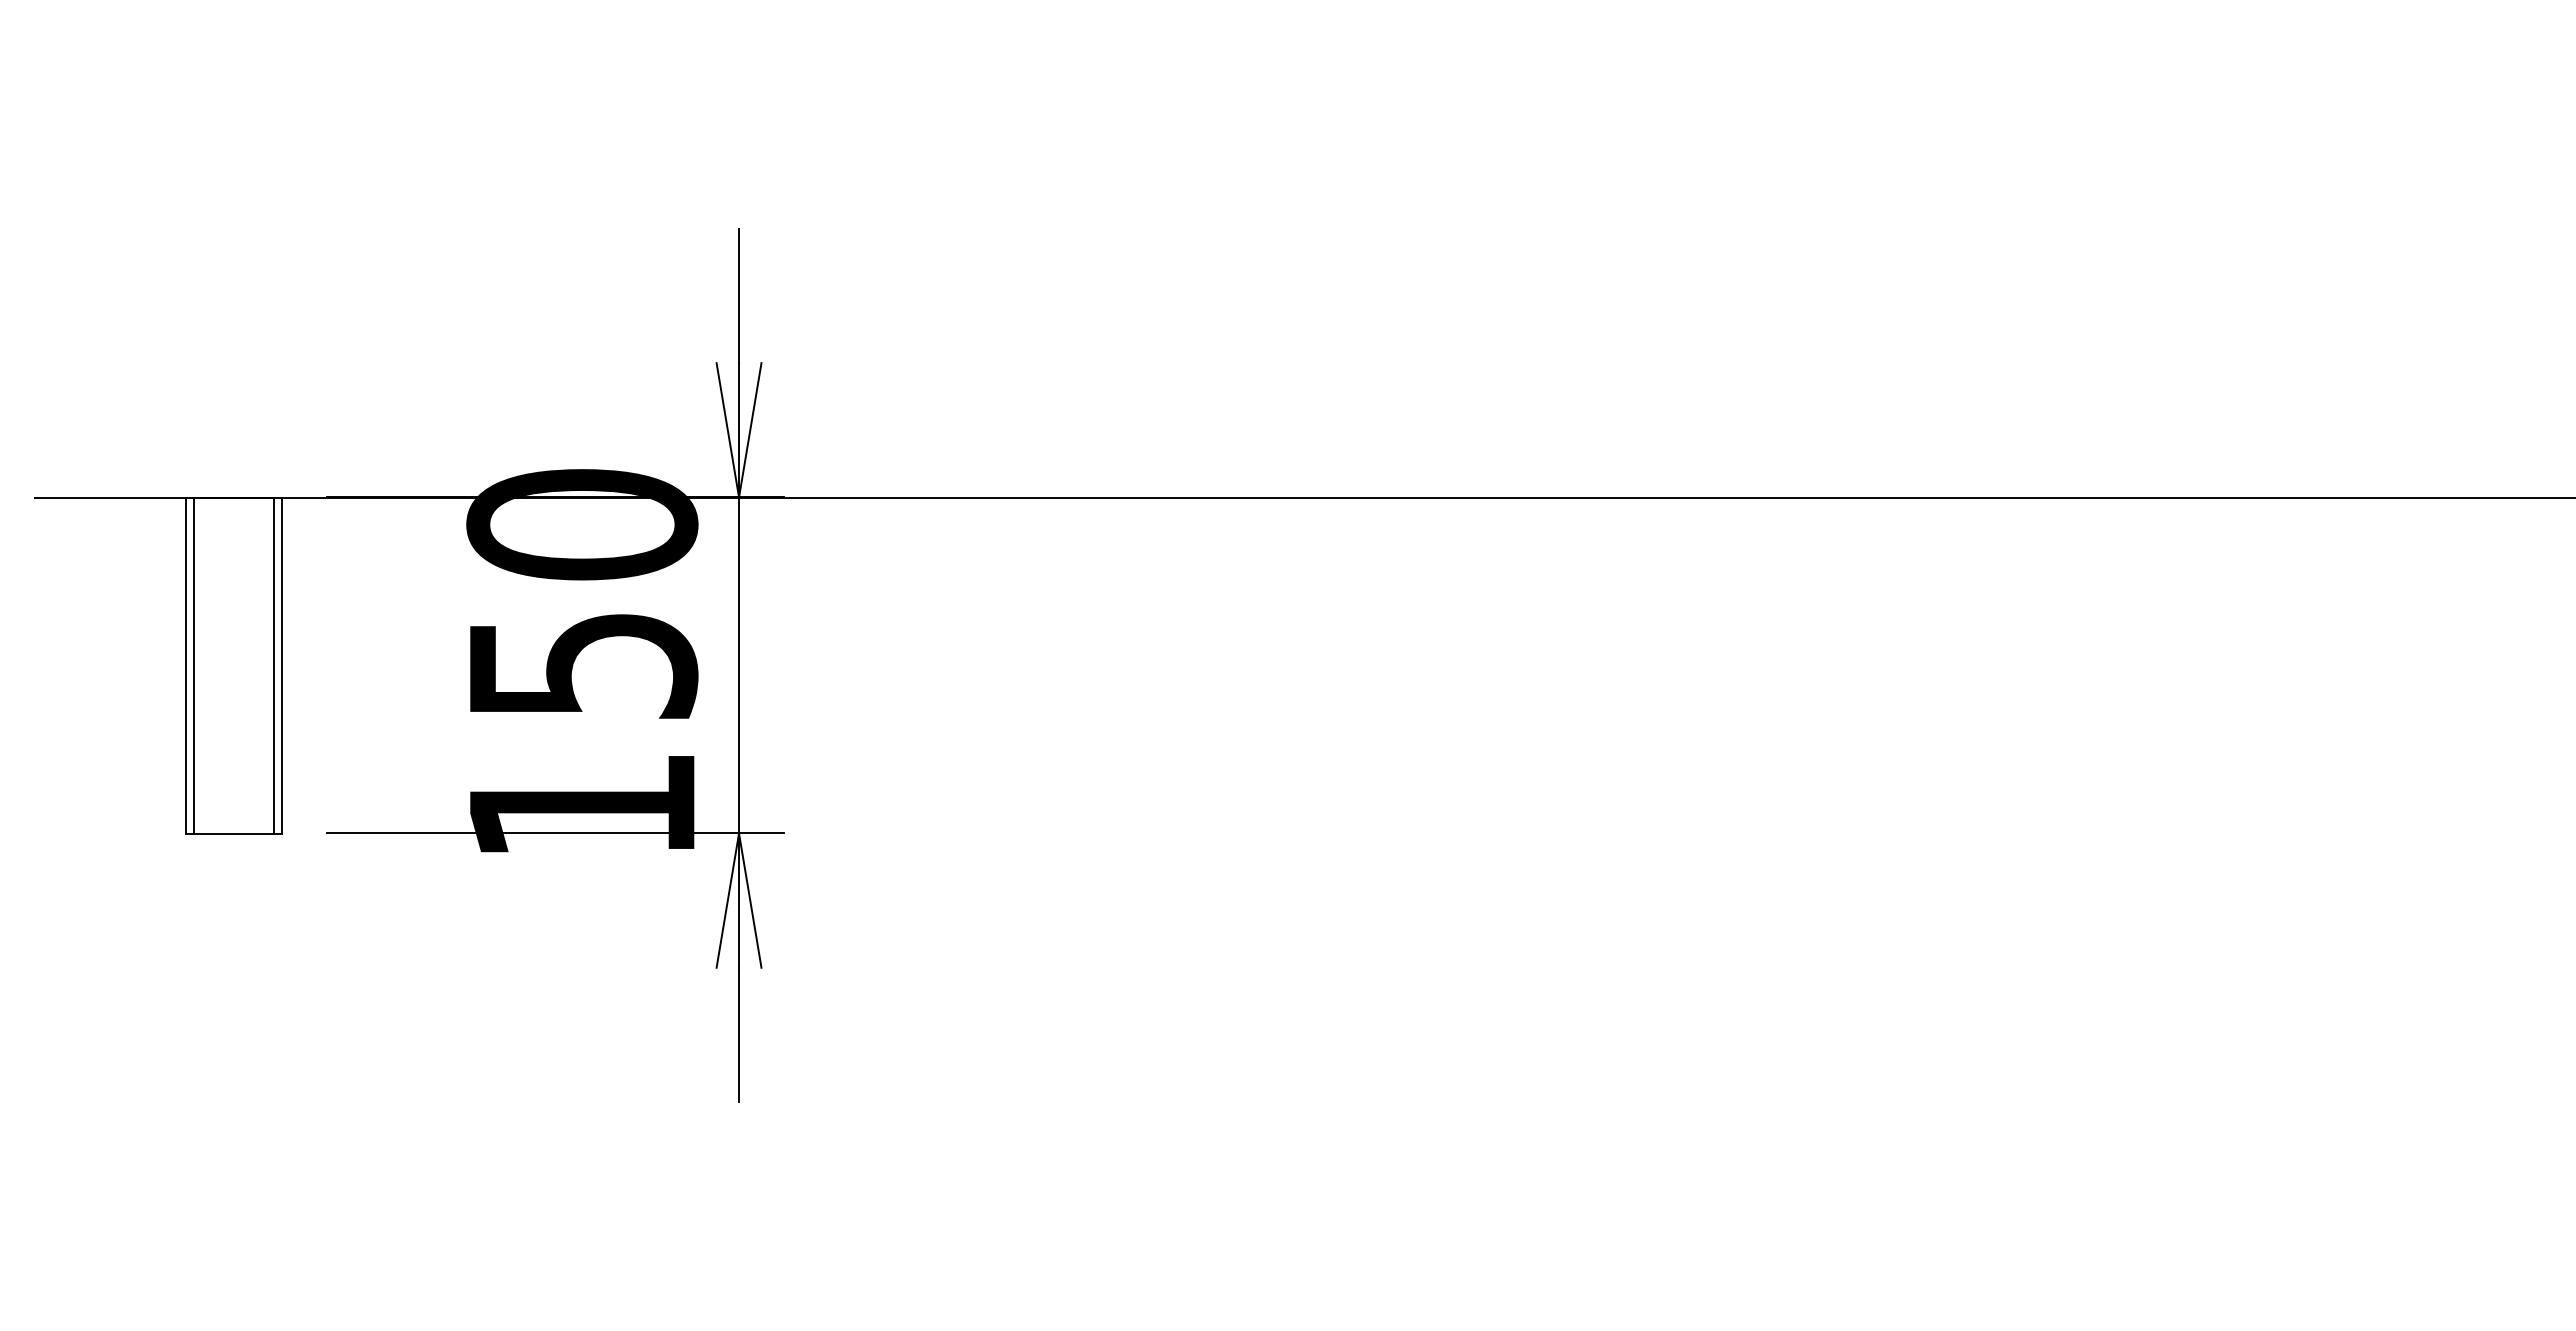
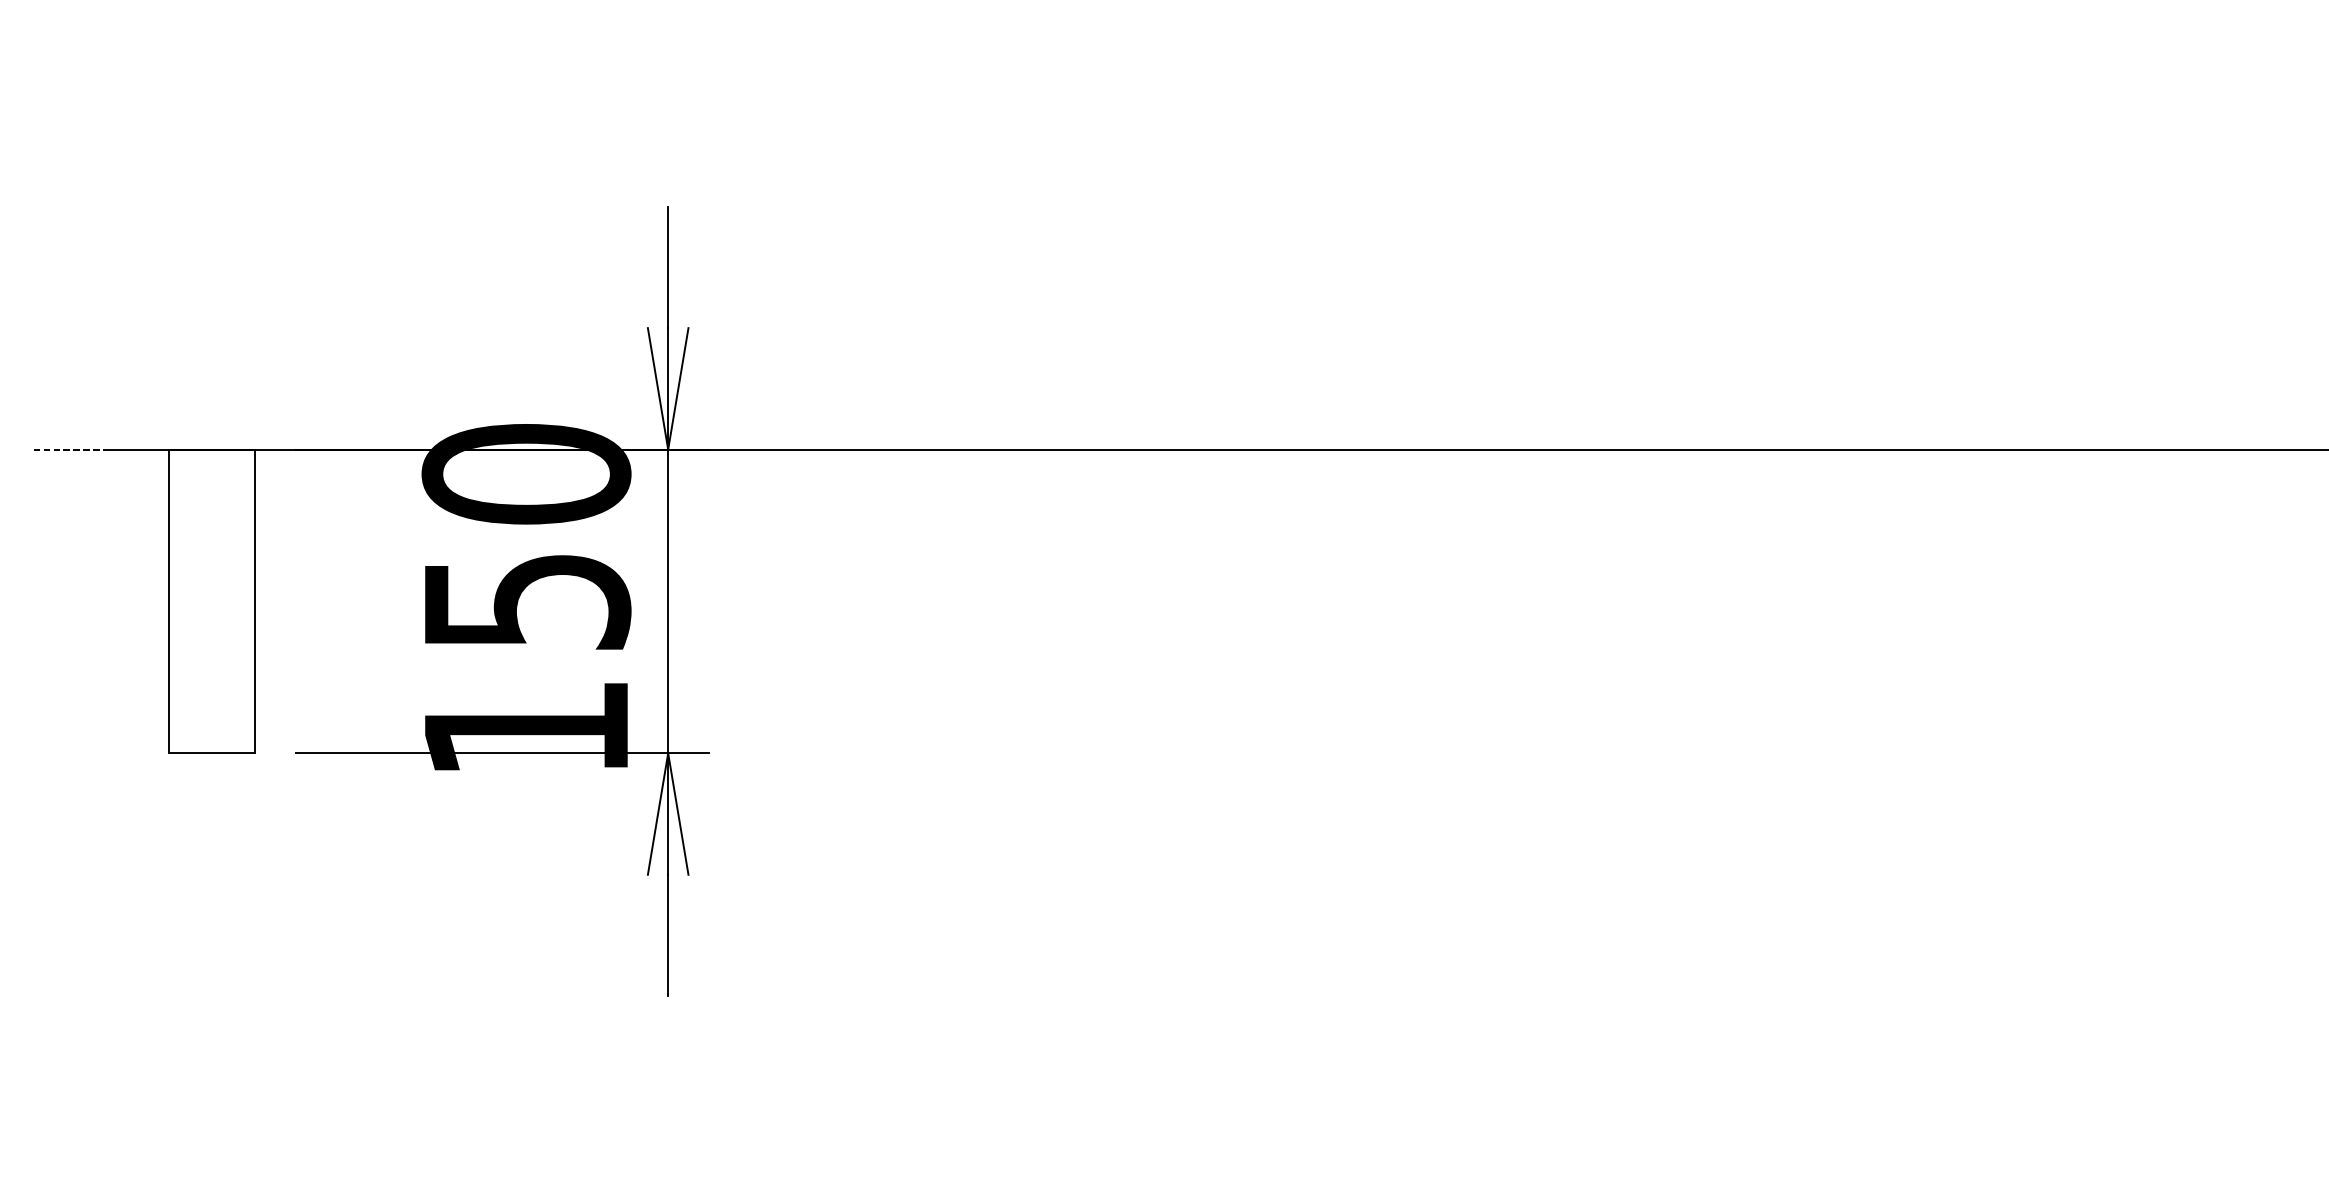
line: (77, 497) -> (70, 449), solid -> dashed
line: (194, 665) -> (175, 601), removed
line: (274, 665) -> (248, 601), removed

